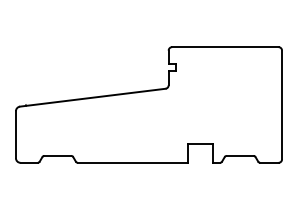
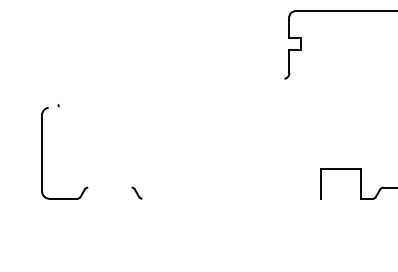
line: (92, 97) -> (166, 92), removed
line: (57, 155) -> (109, 186), removed
line: (132, 162) -> (230, 198), removed

